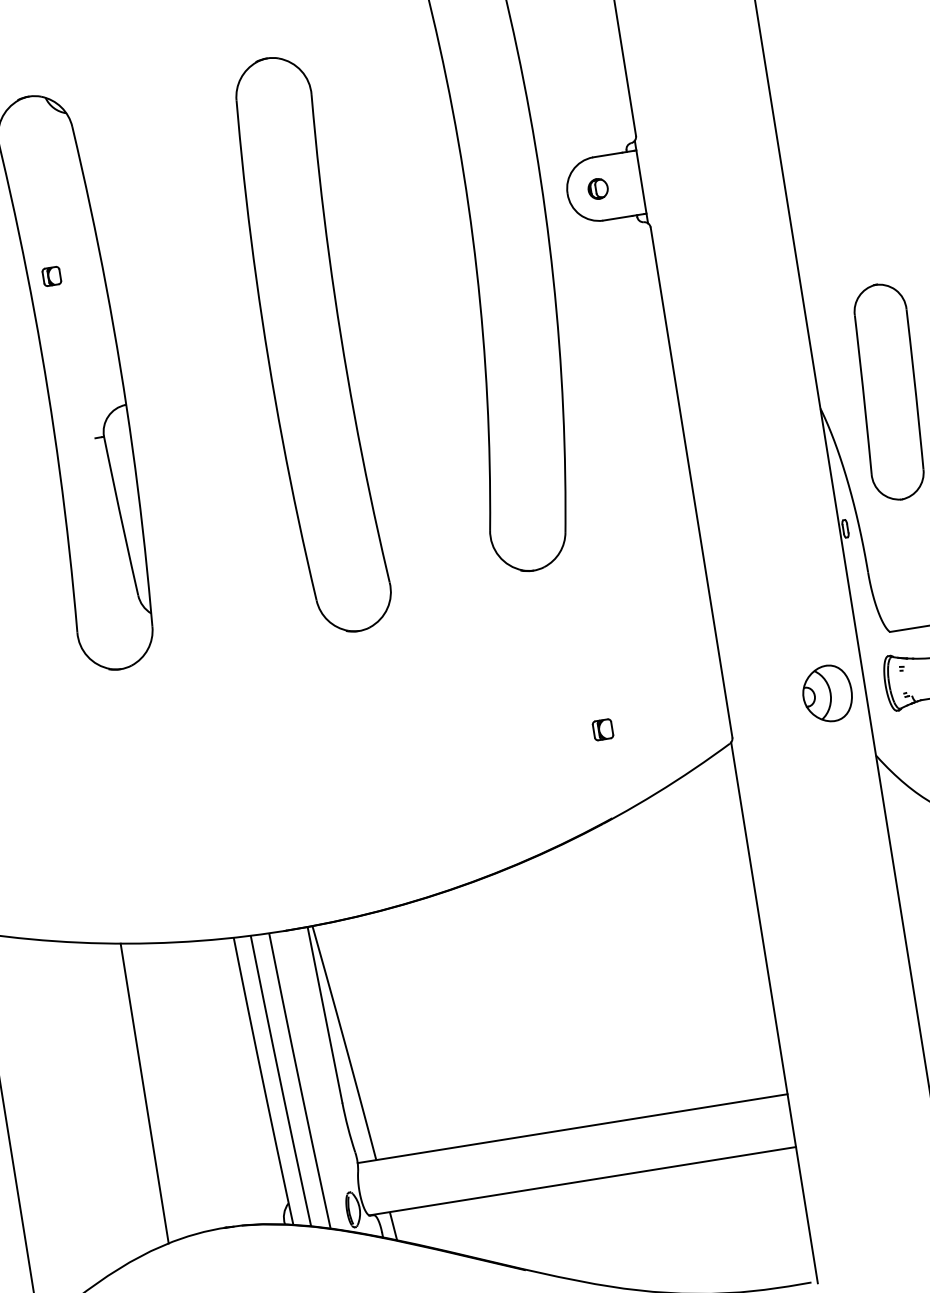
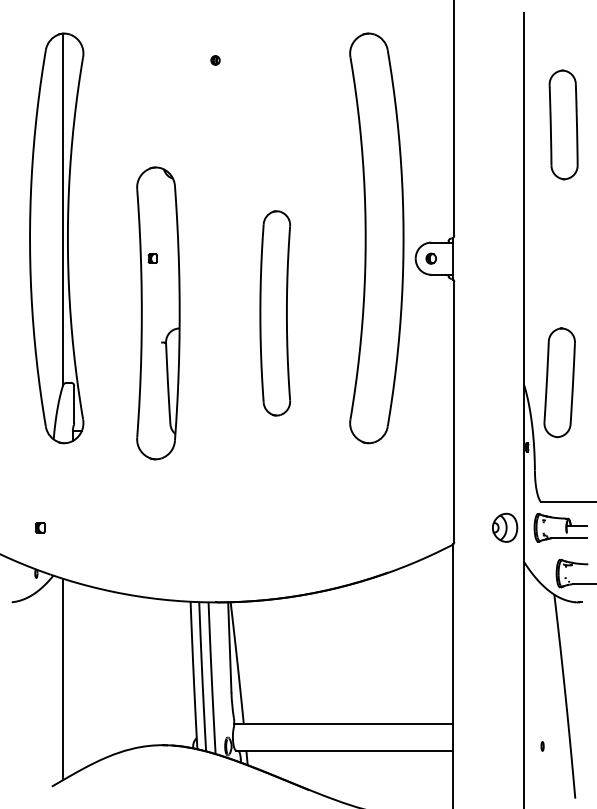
part: (309, 345) -> (275, 313), size x0.7
part: (602, 729) -> (390, 527), removed
line: (143, 1092) -> (133, 671), removed

